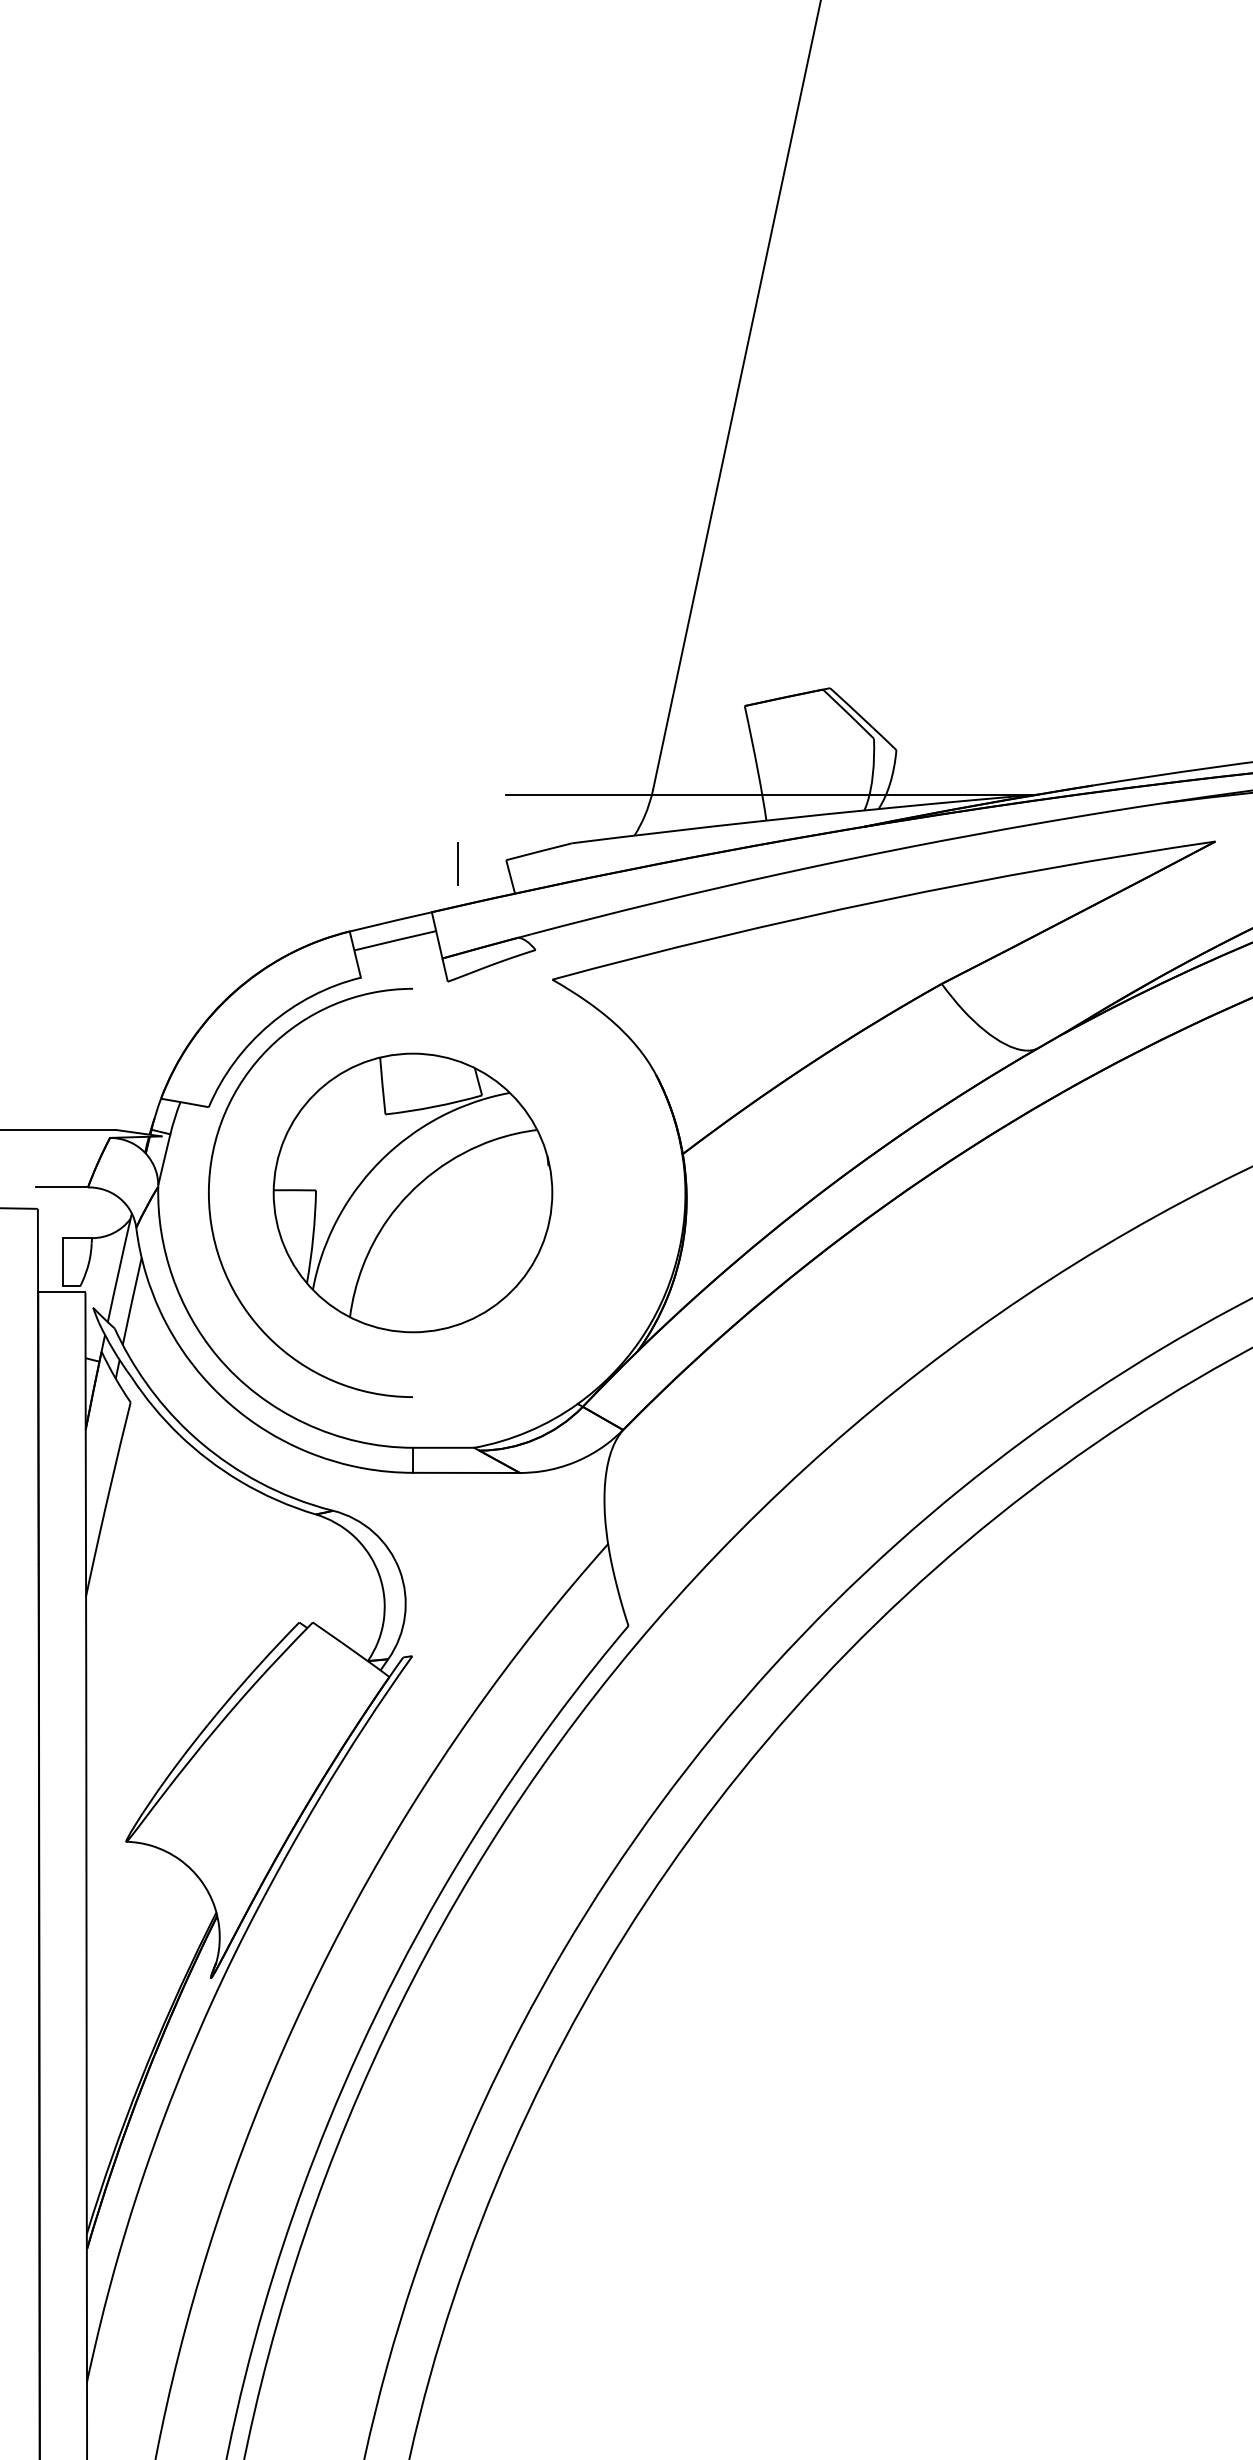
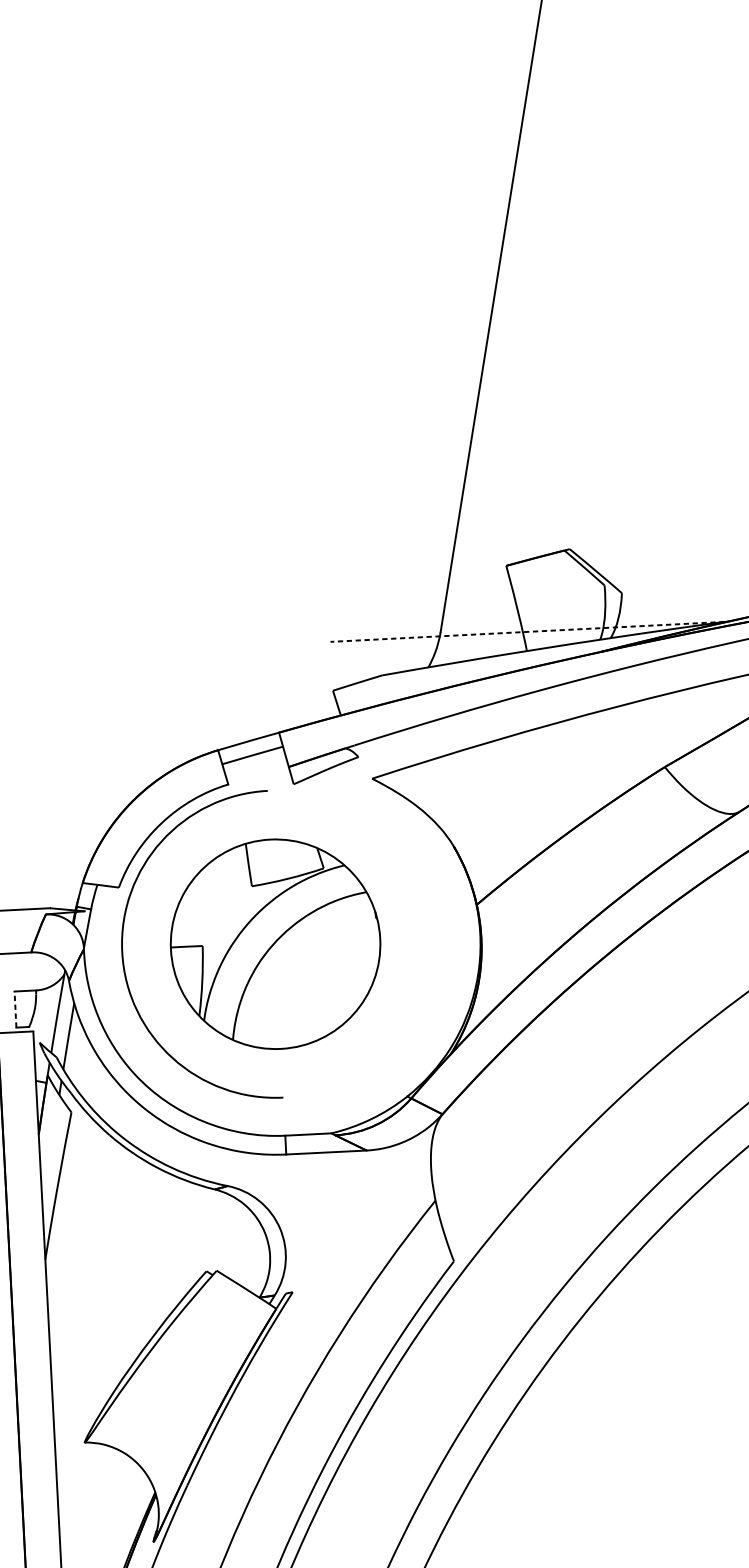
line: (767, 795) -> (526, 632), solid -> dashed
line: (458, 864) -> (297, 695), removed
line: (63, 1261) -> (15, 1009), solid -> dashed

